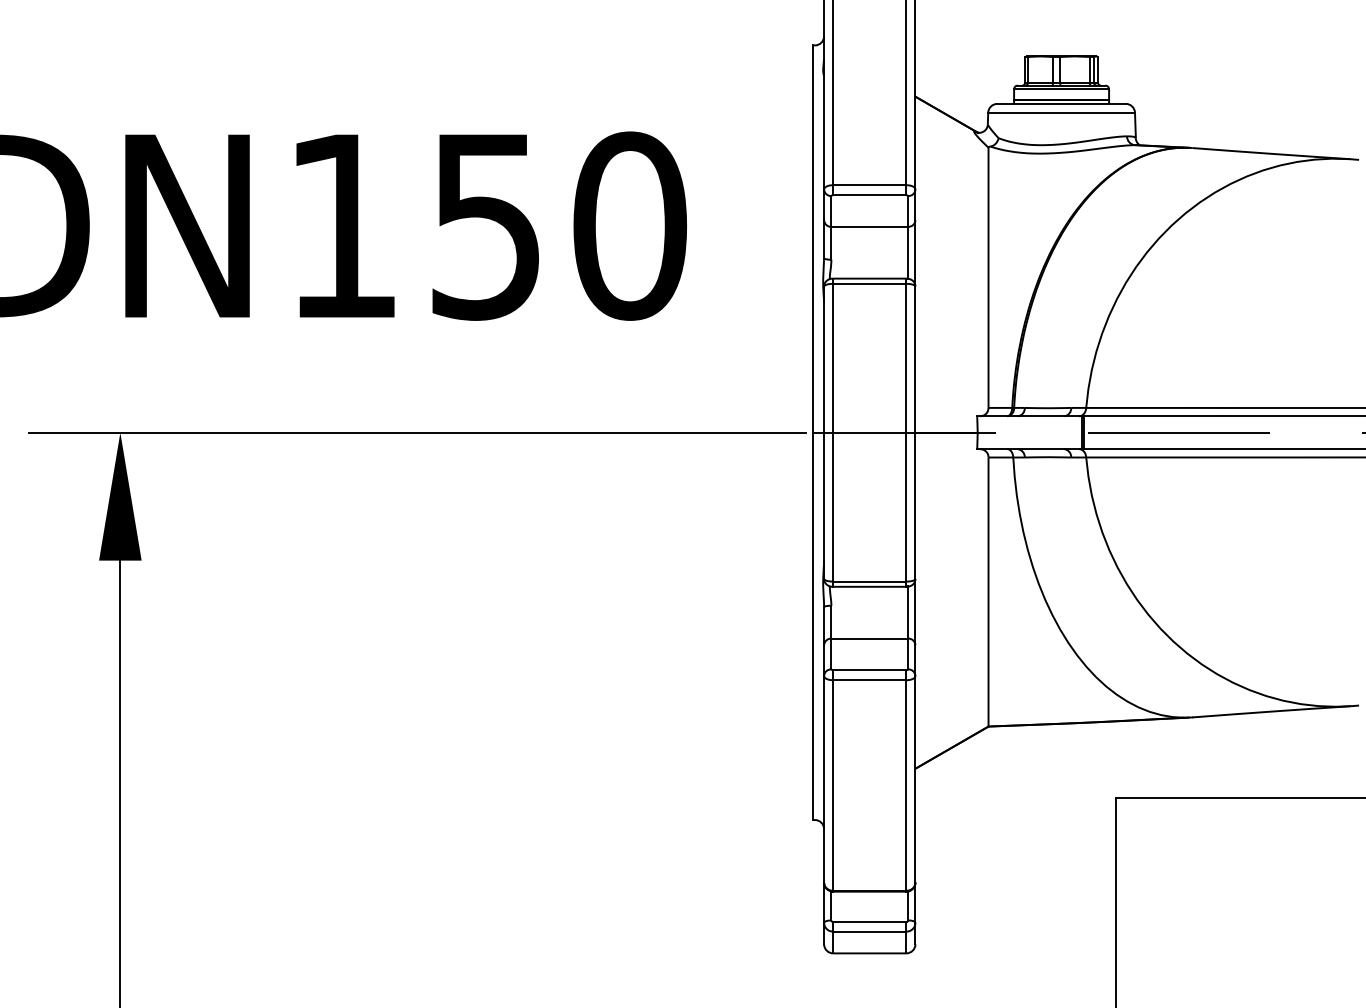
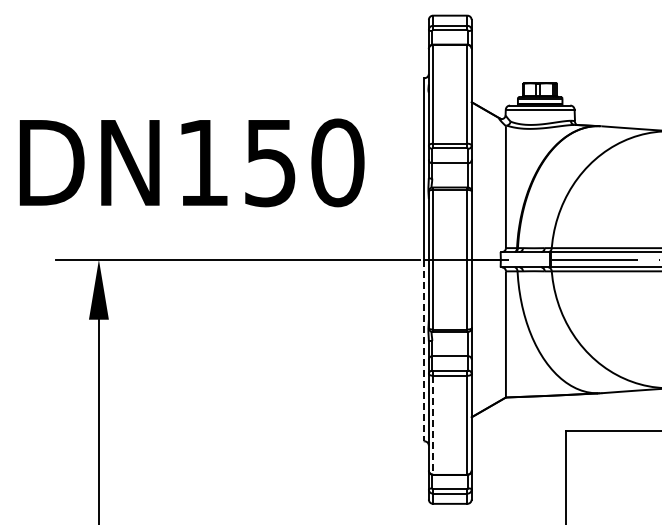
line: (812, 626) -> (423, 350), solid -> dashed
line: (834, 786) -> (433, 425), solid -> dashed

